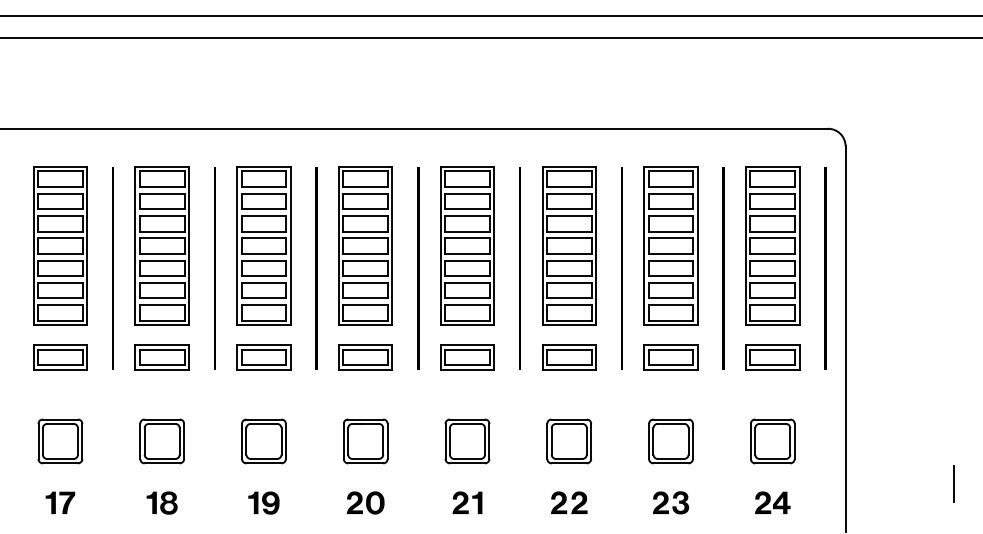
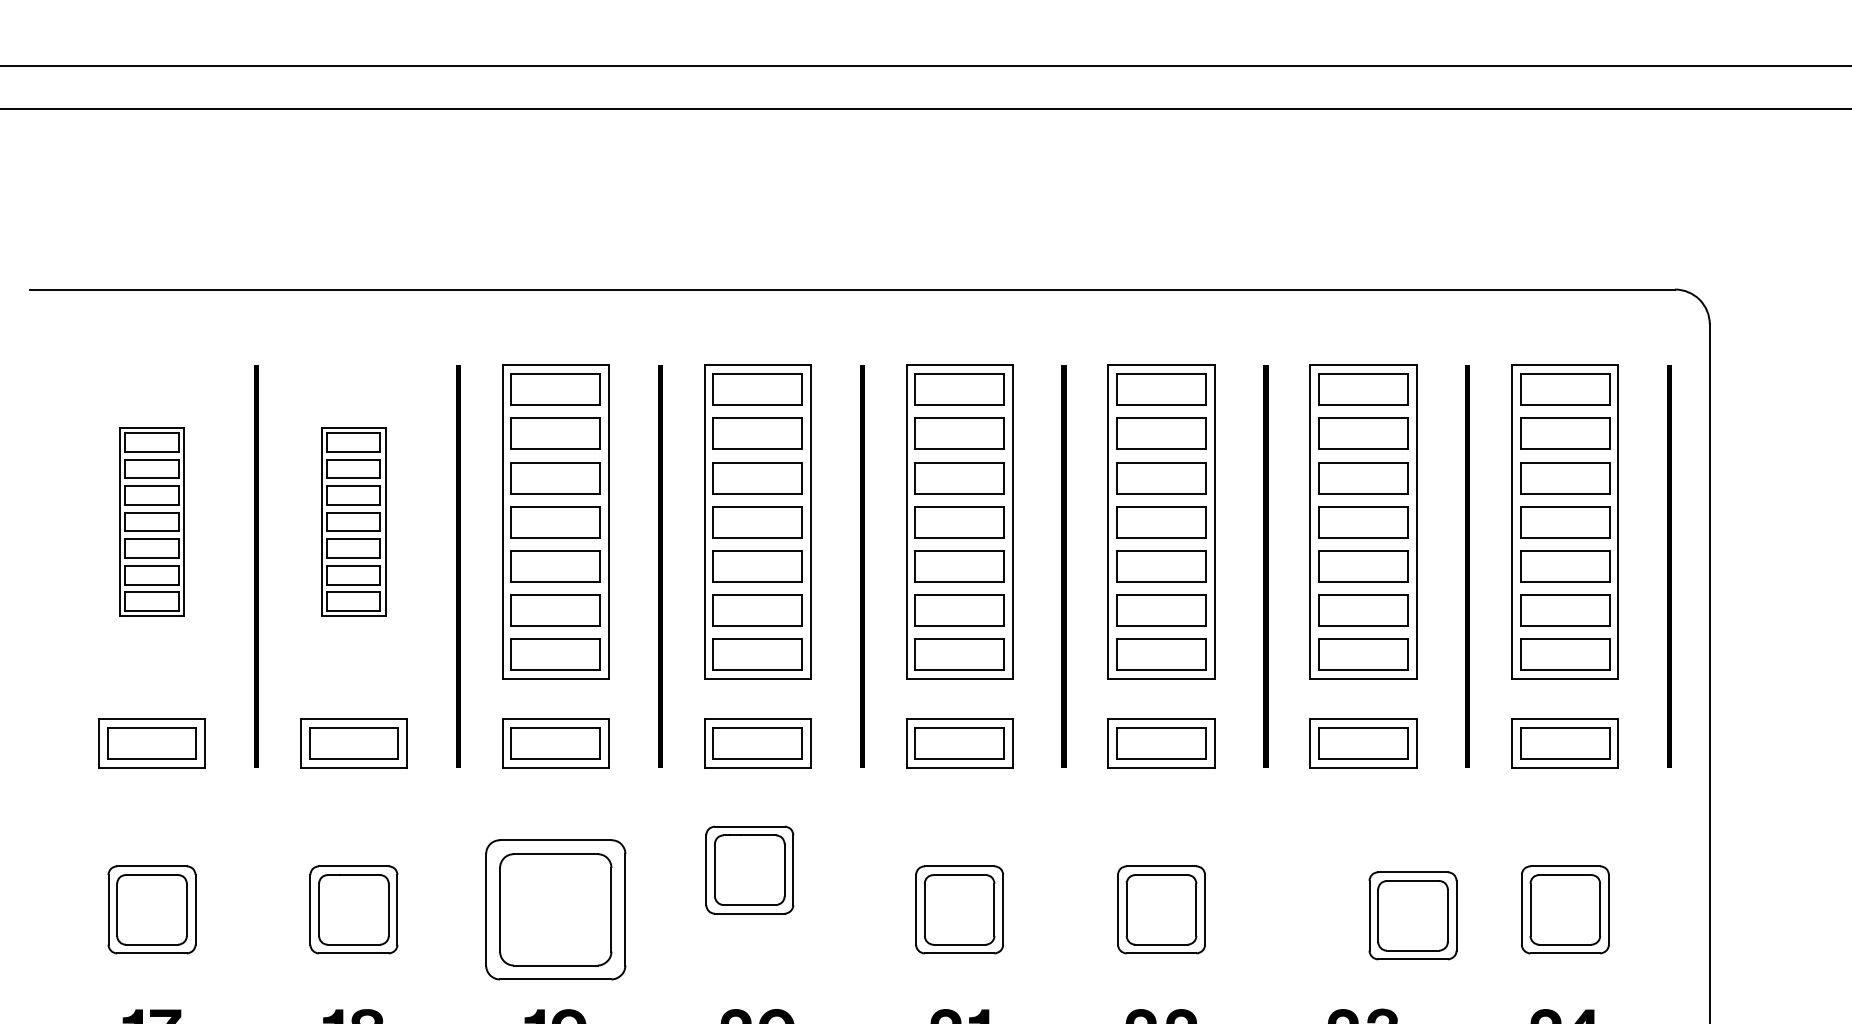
part: (60, 245) -> (152, 521), size x0.6
part: (161, 245) -> (352, 521), size x0.6
part: (263, 441) -> (554, 909), size x1.6
part: (365, 441) -> (749, 870), moved
part: (670, 441) -> (1412, 915), moved

